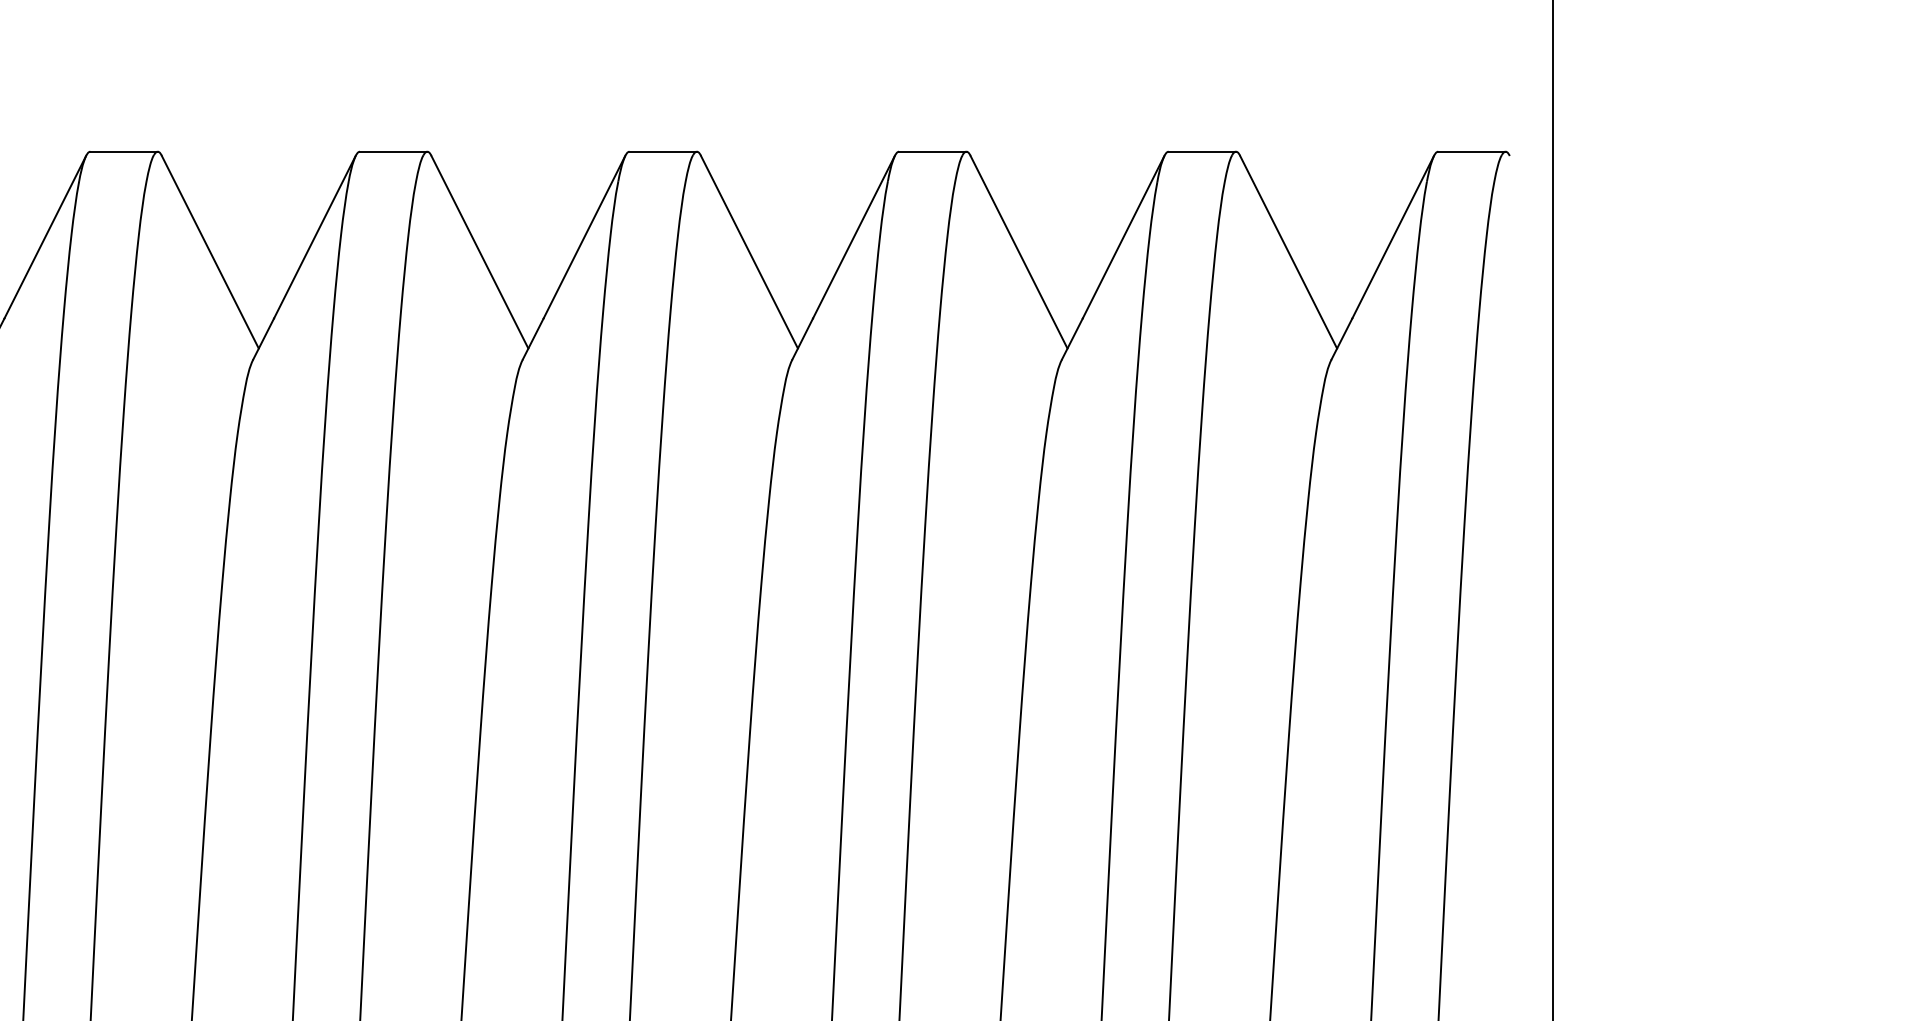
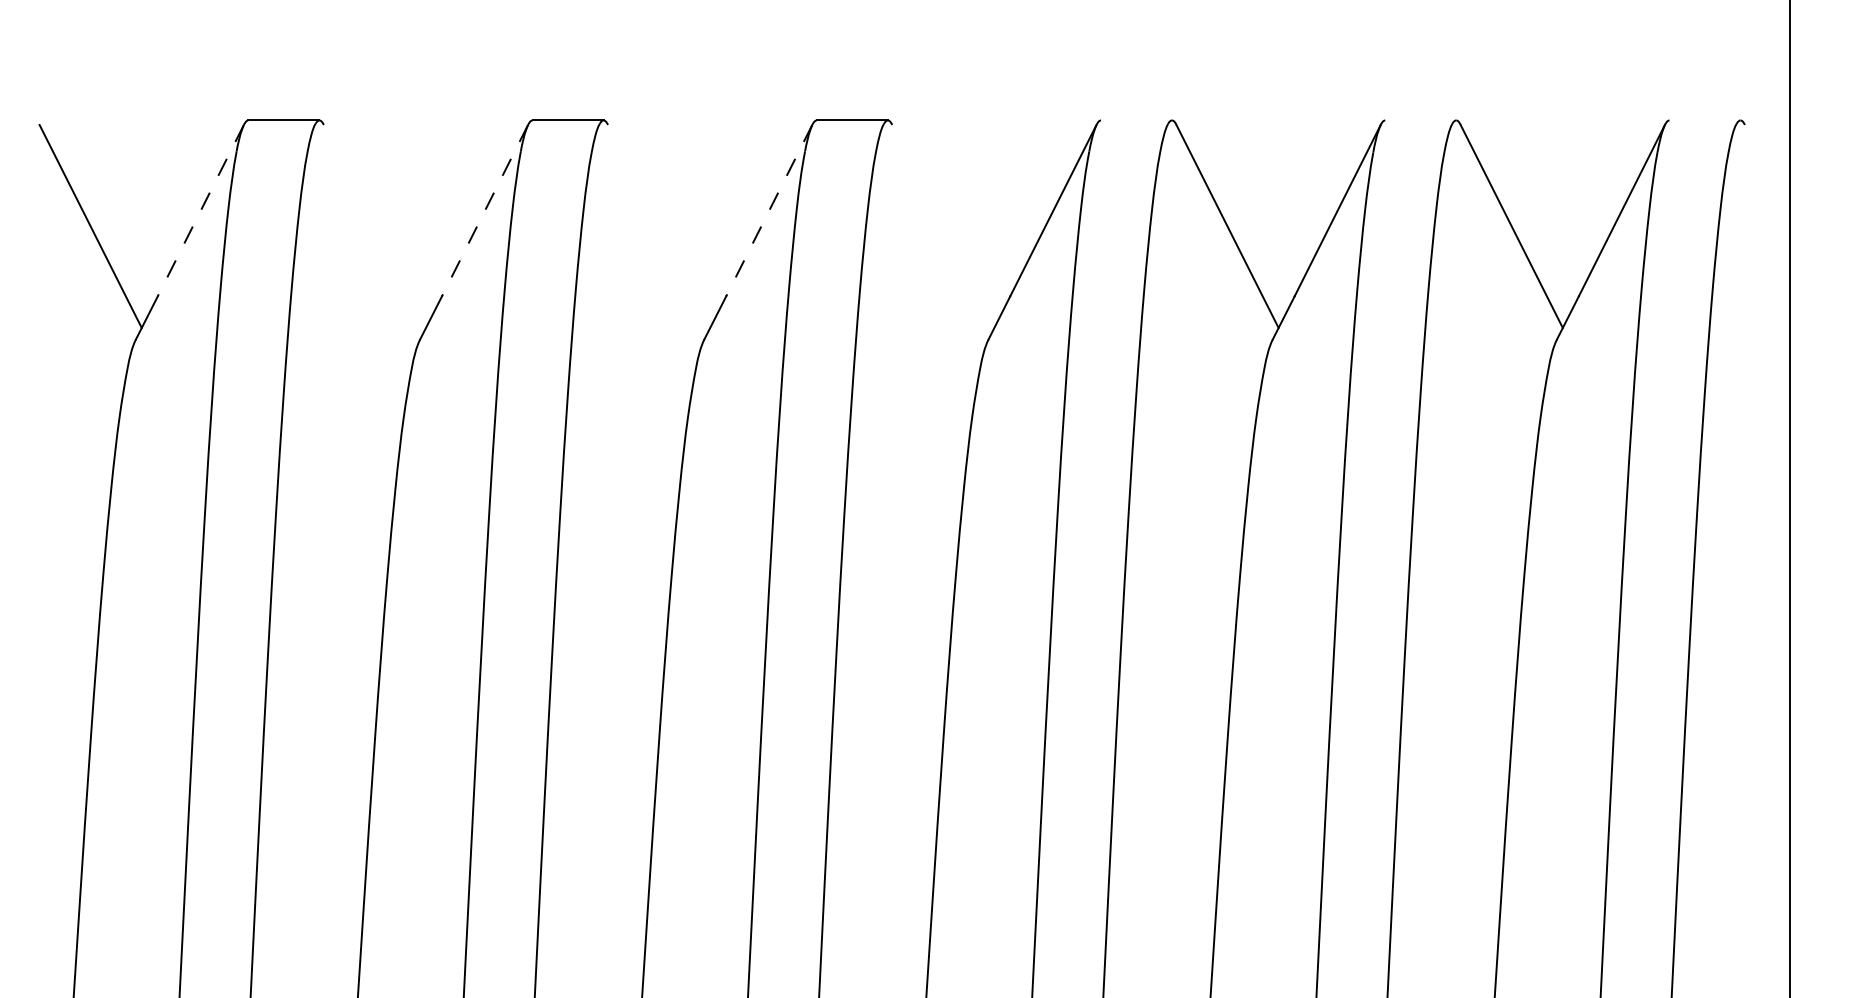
line: (932, 151) -> (1136, 120), removed
line: (1202, 151) -> (1420, 120), removed
line: (1471, 151) -> (1704, 120), removed
line: (45, 237) -> (201, 210), solid -> dashed
line: (314, 237) -> (484, 210), solid -> dashed
line: (584, 237) -> (769, 210), solid -> dashed
line: (209, 252) -> (373, 226), removed
line: (479, 252) -> (658, 226), removed
line: (749, 252) -> (943, 226), removed

